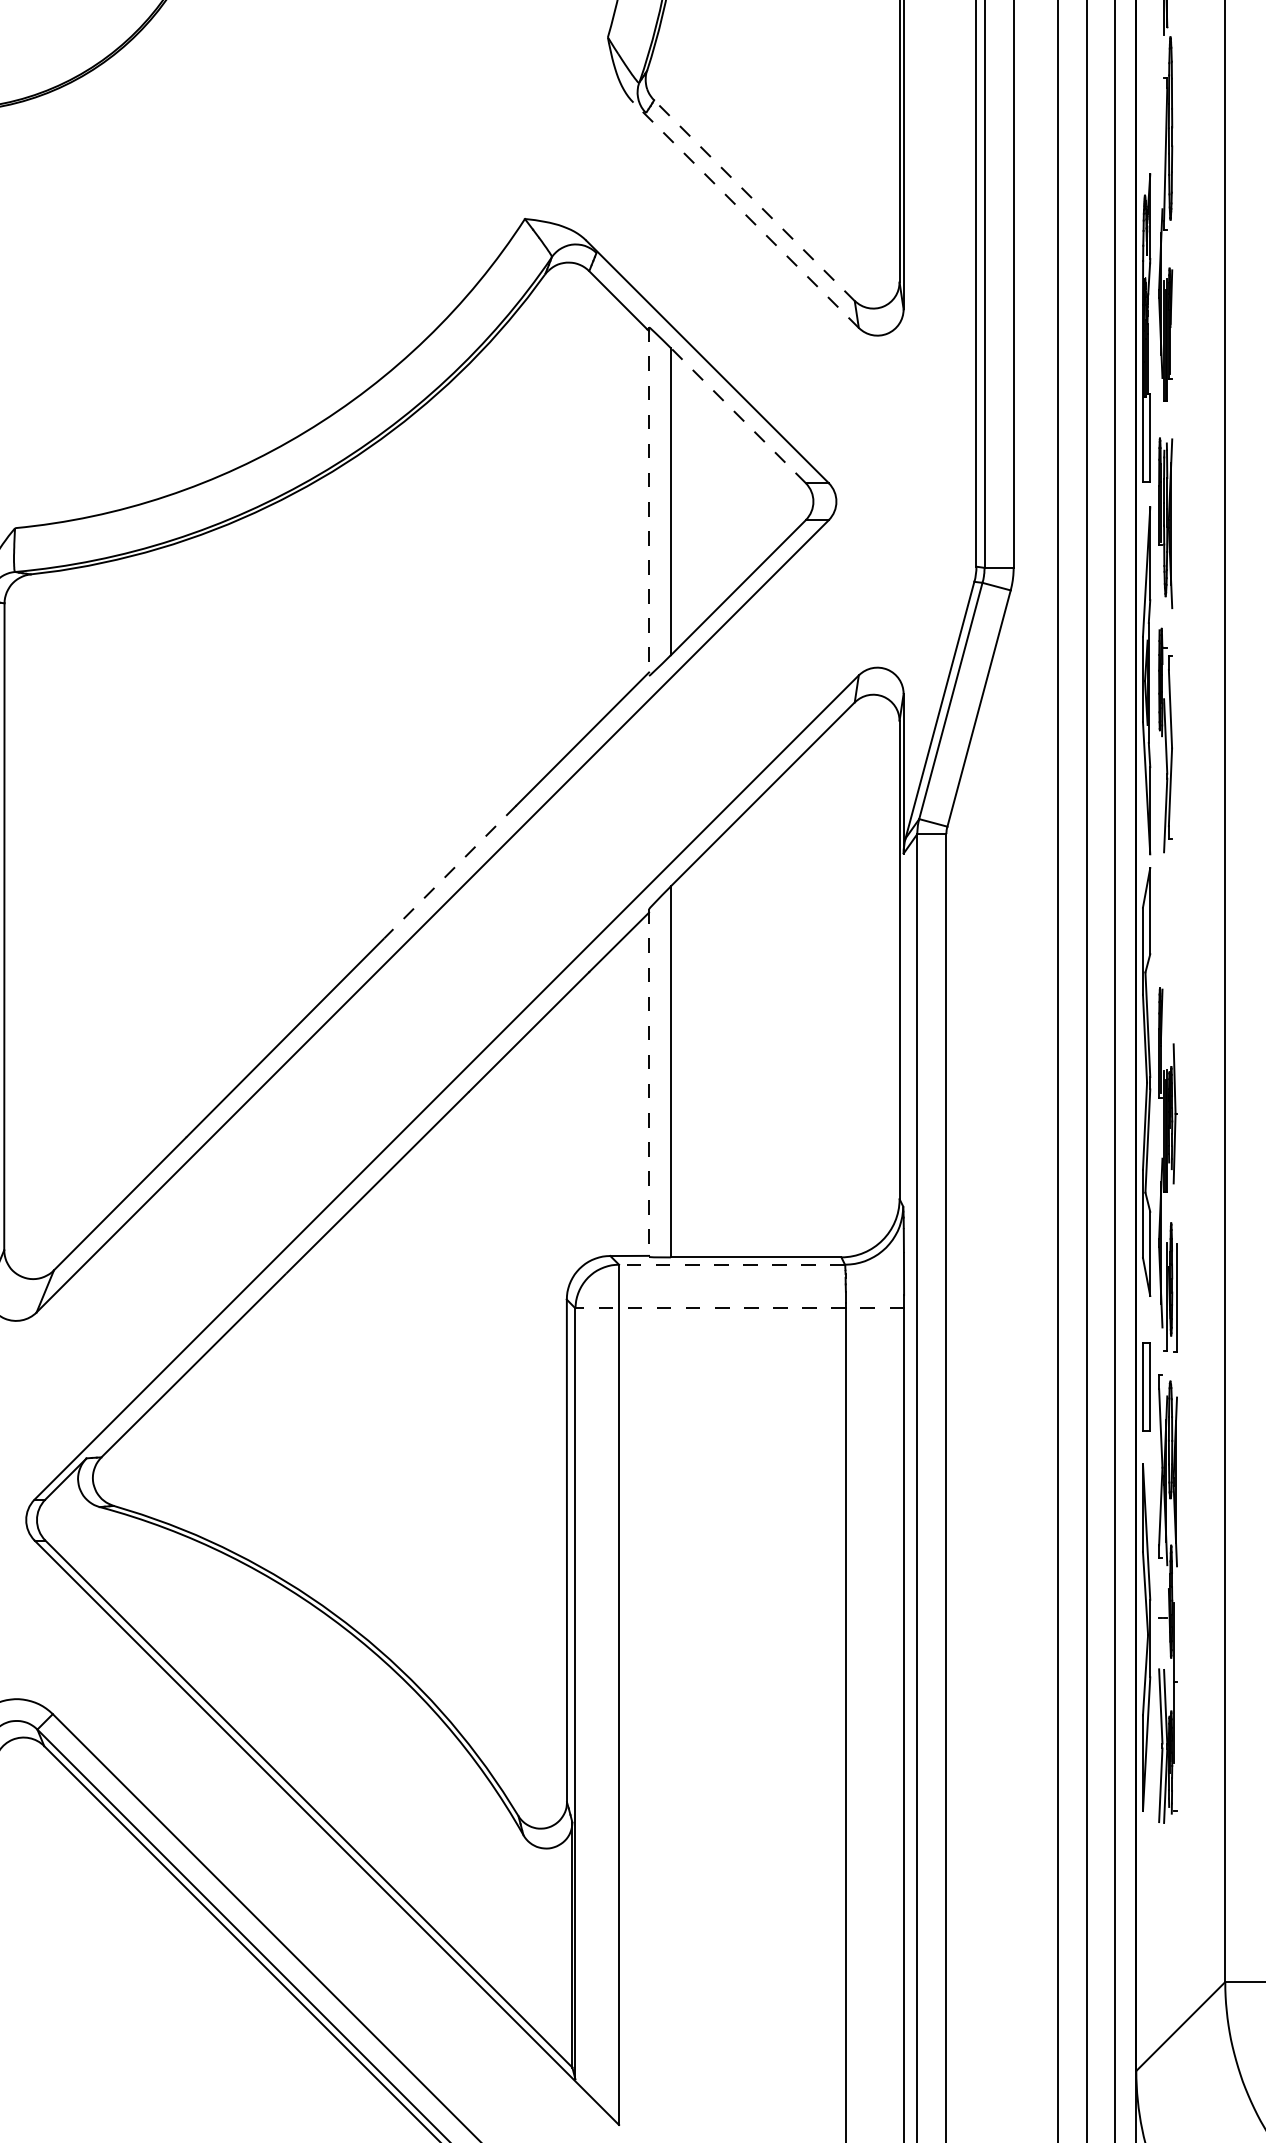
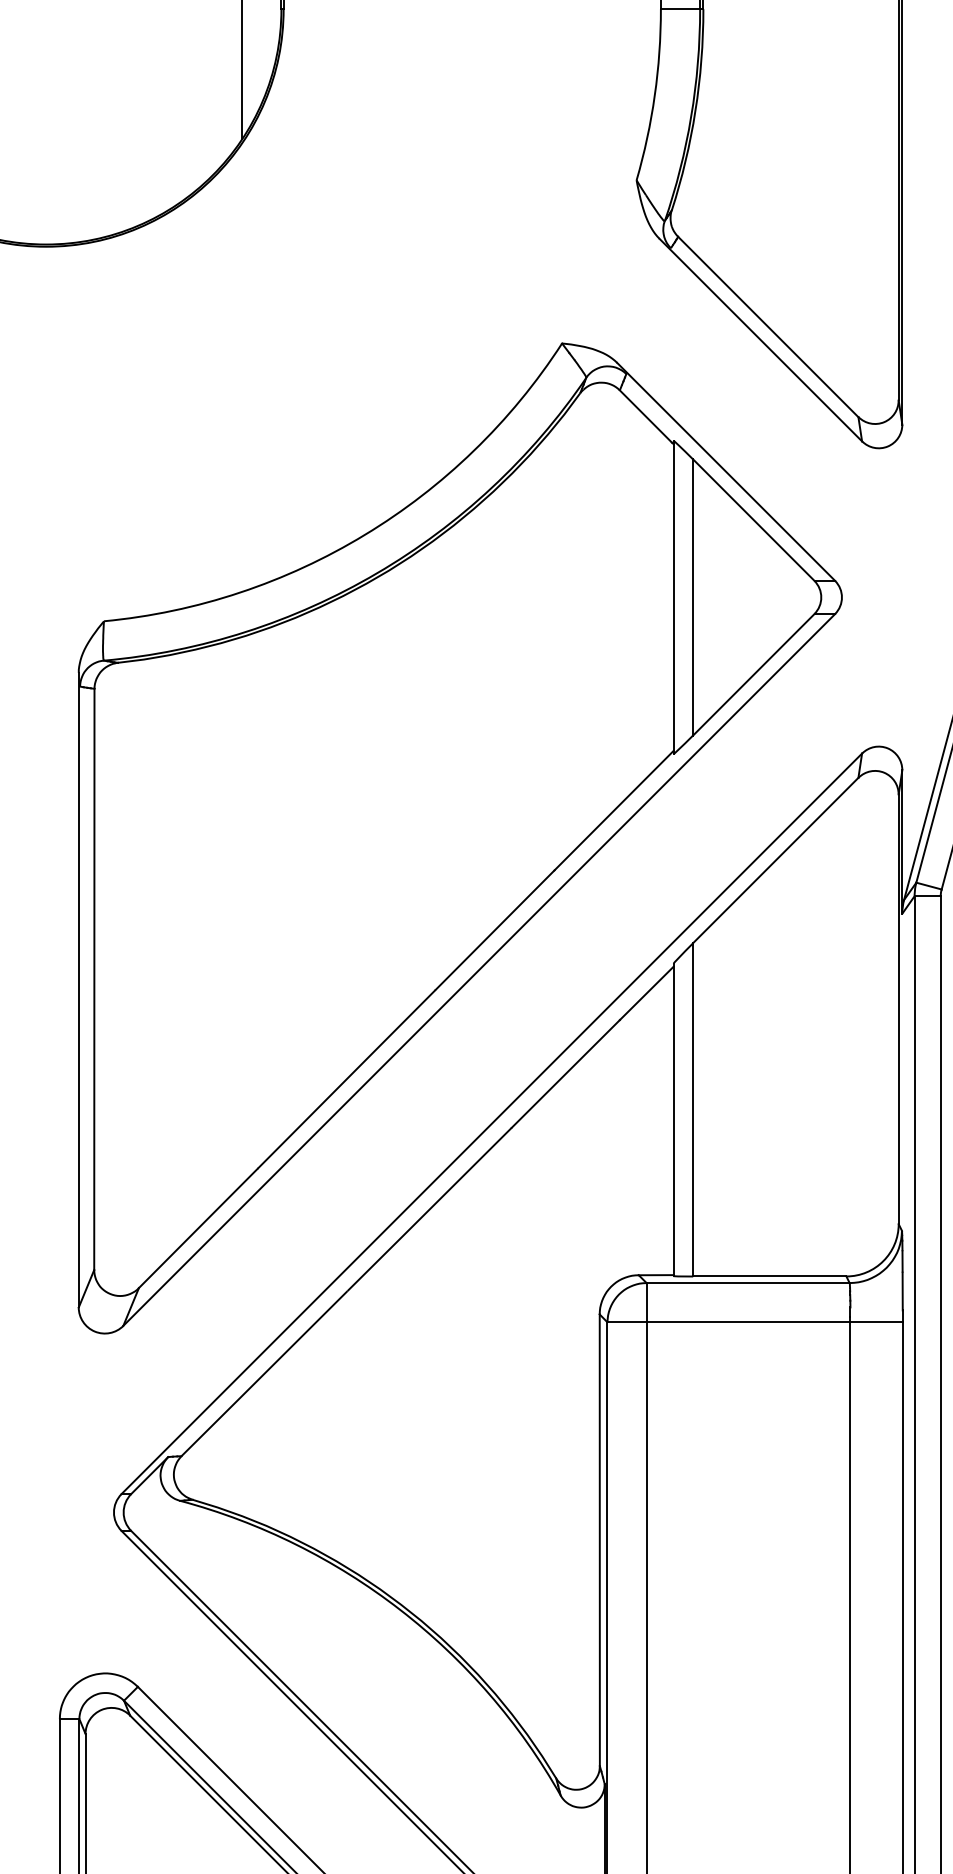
line: (754, 200) -> (768, 326), dashed -> solid
line: (745, 214) -> (760, 339), dashed -> solid
line: (738, 415) -> (753, 520), dashed -> solid
line: (649, 502) -> (673, 598), dashed -> solid
line: (450, 871) -> (495, 929), dashed -> solid
line: (649, 1083) -> (673, 1120), dashed -> solid
line: (732, 1264) -> (748, 1282), dashed -> solid
line: (739, 1308) -> (754, 1322), dashed -> solid

